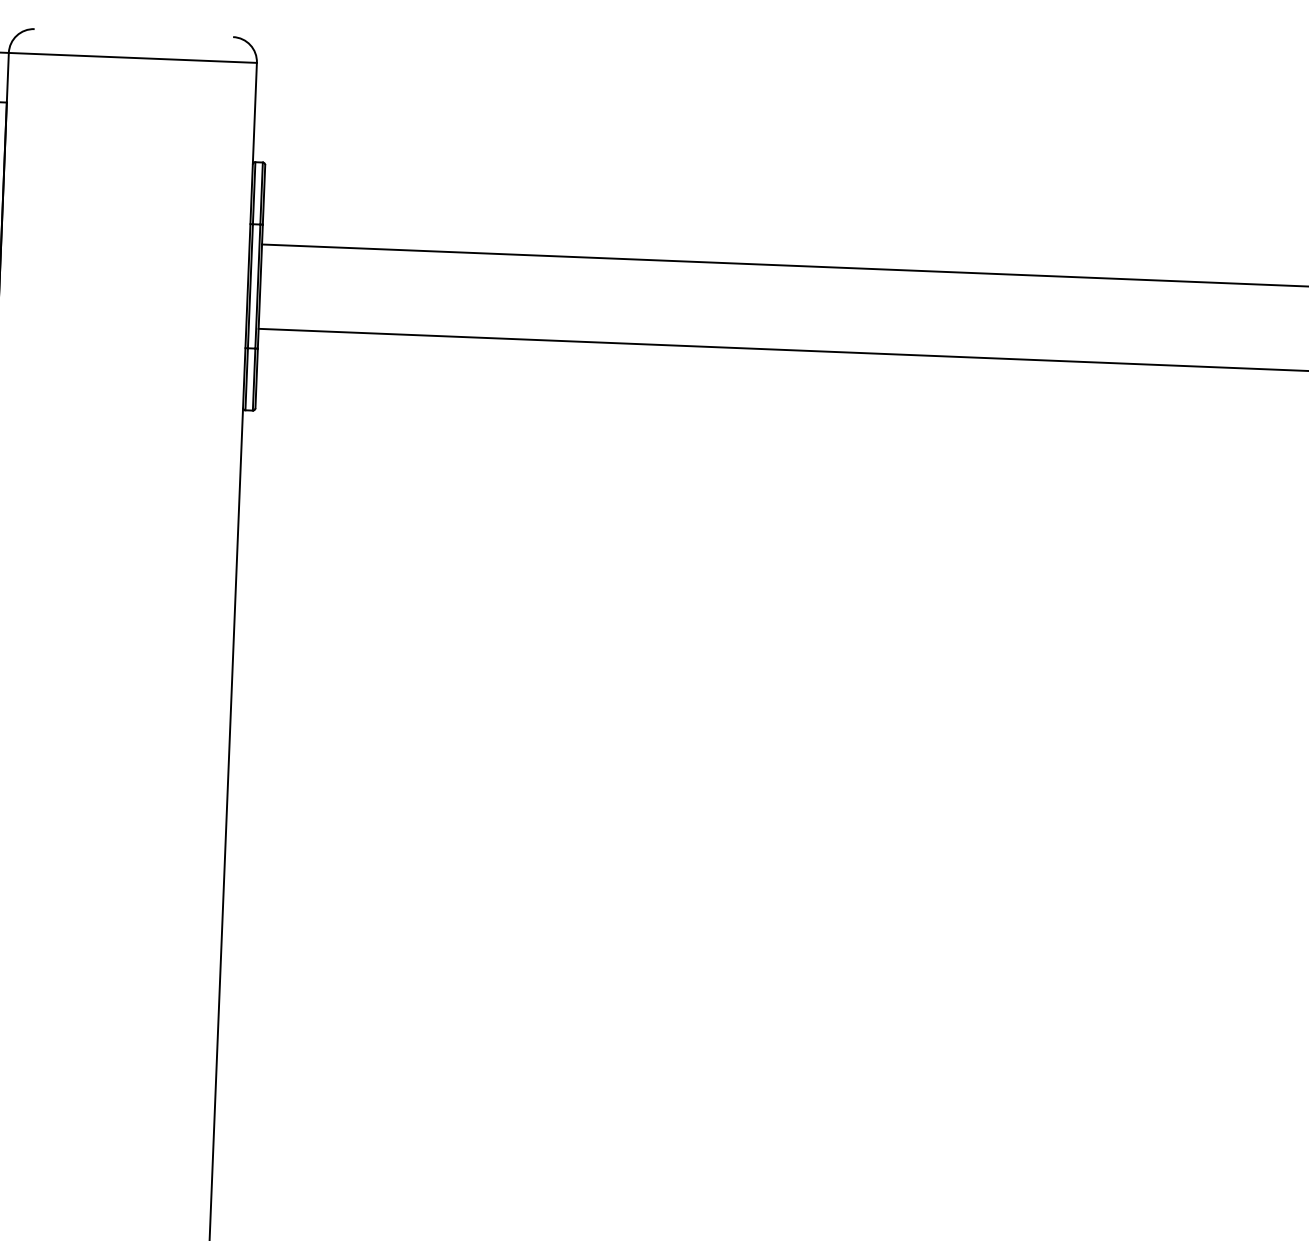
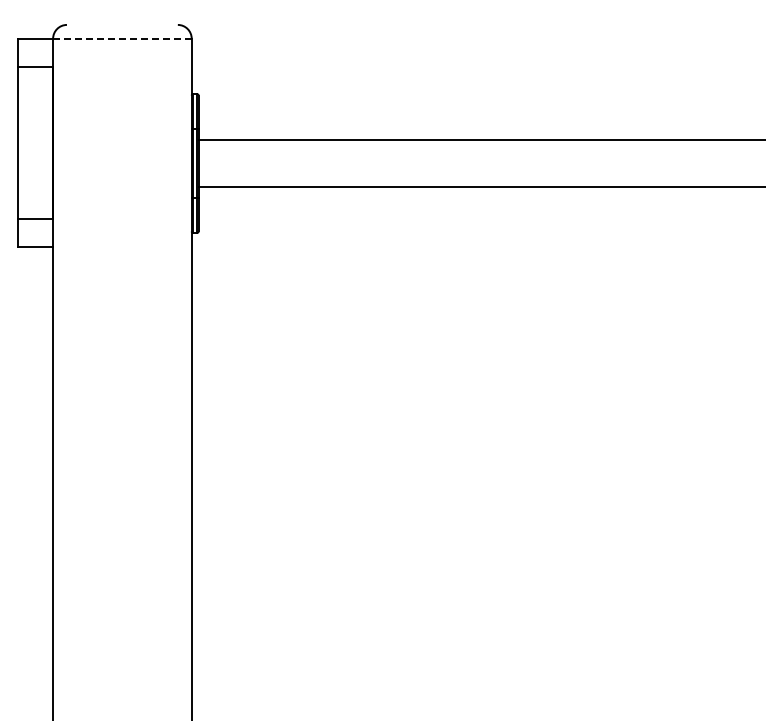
line: (131, 57) -> (121, 38), solid -> dashed

